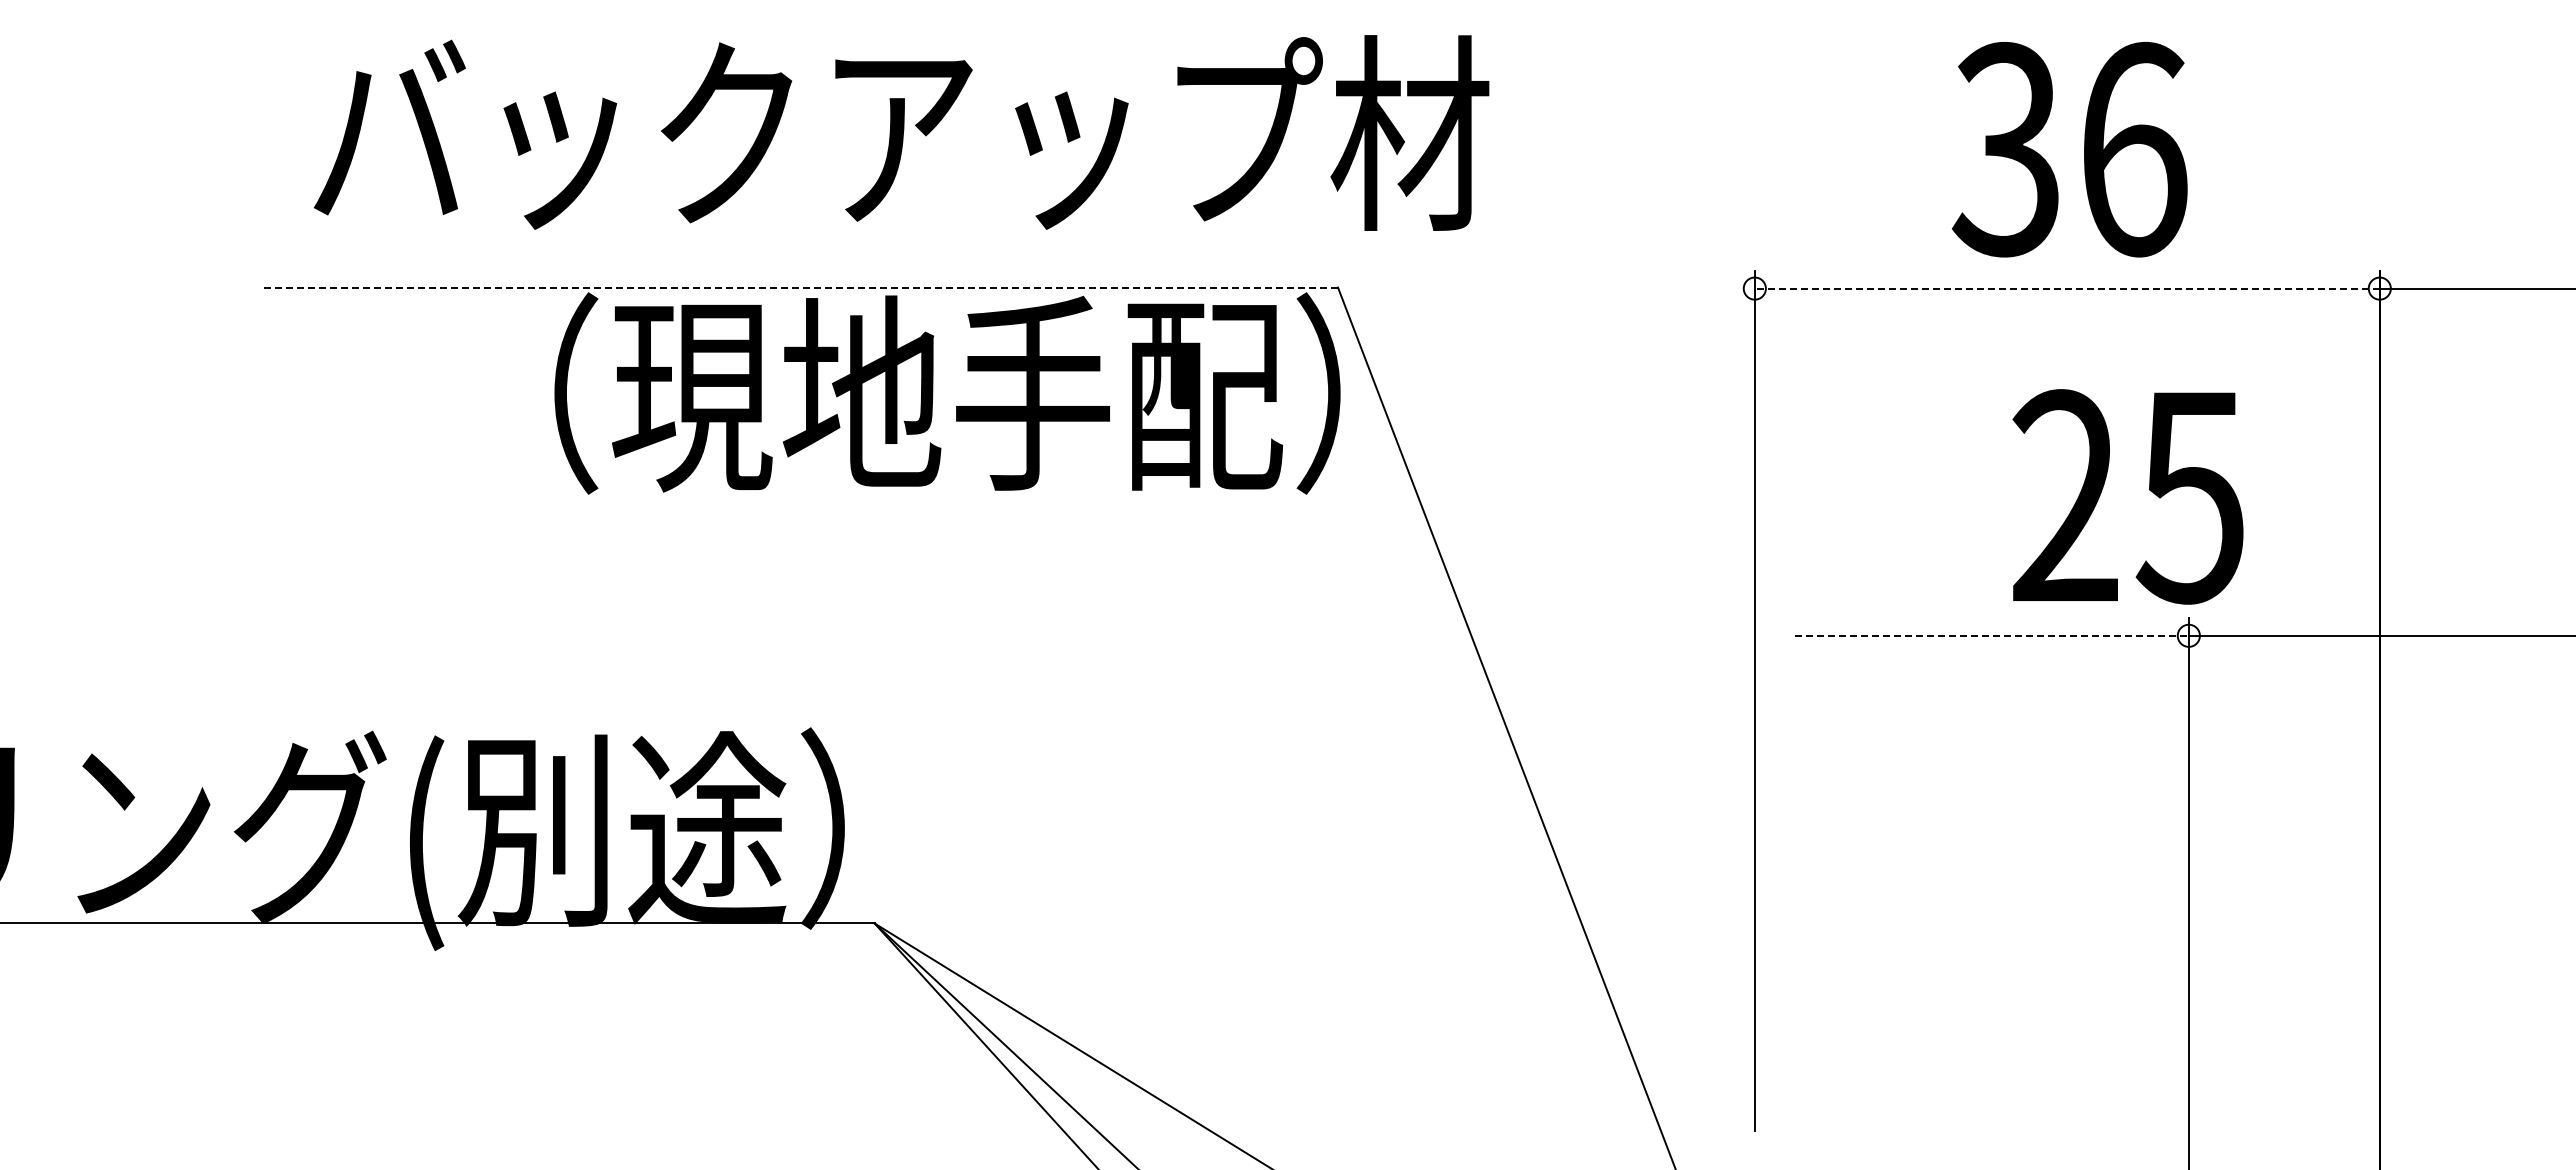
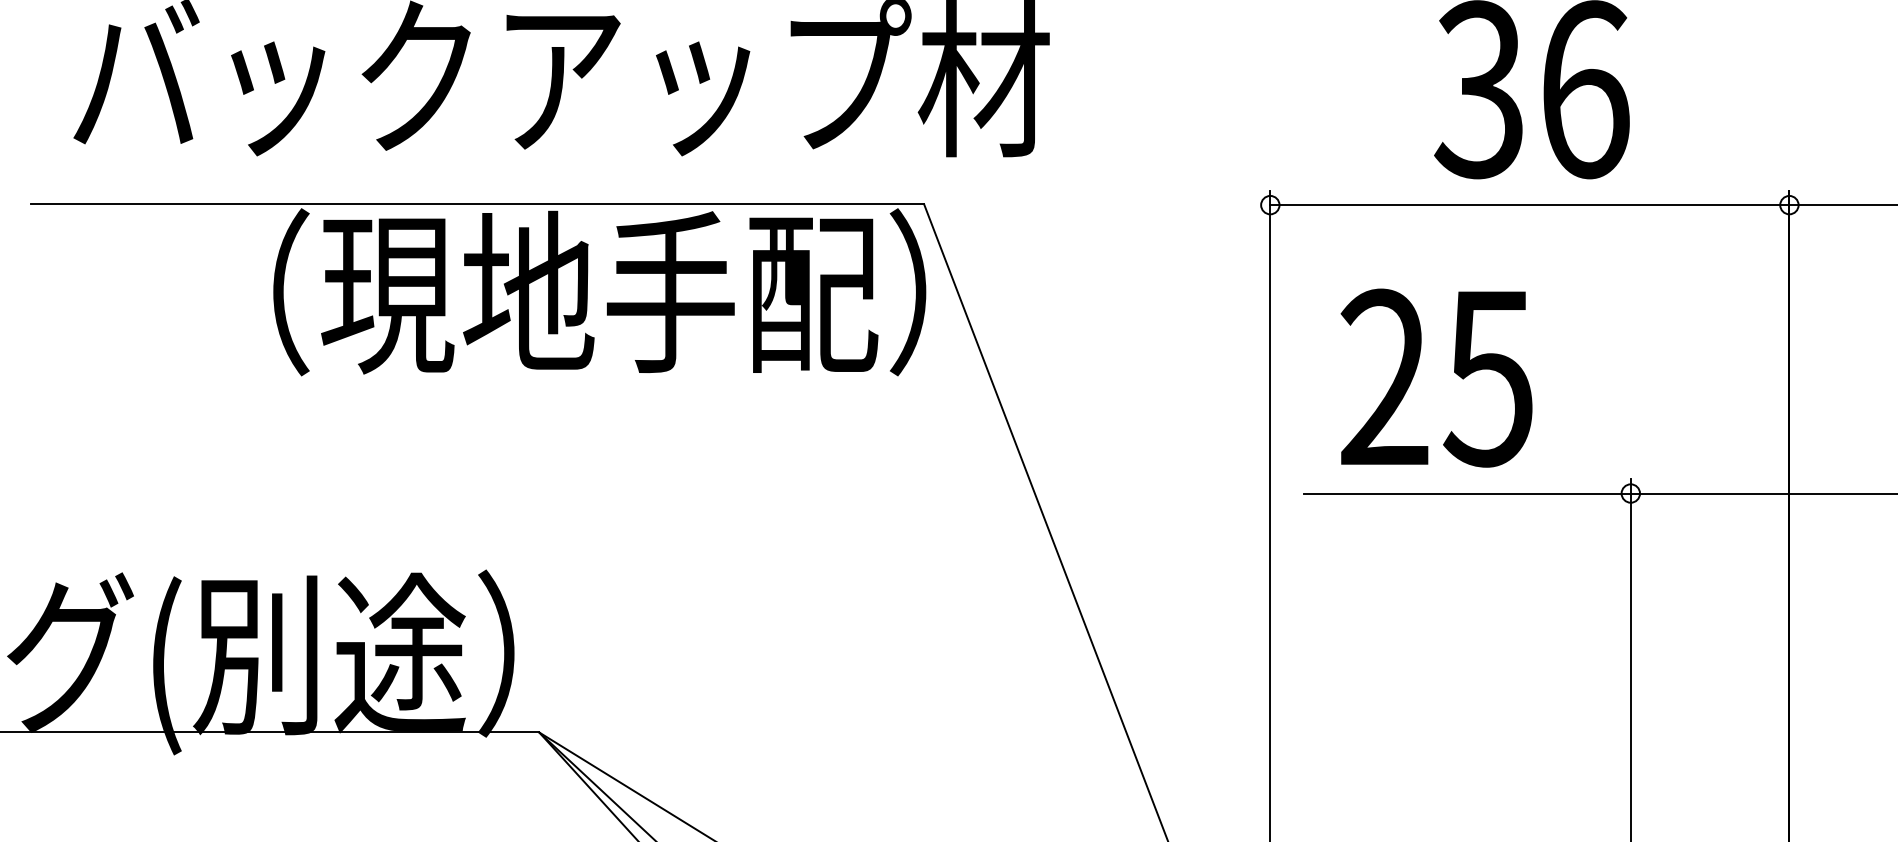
line: (800, 287) -> (477, 204), dashed -> solid
line: (2066, 288) -> (1529, 205), dashed -> solid
text: (2127, 496) -> (1436, 377), moved
line: (1992, 635) -> (1467, 493), dashed -> solid

